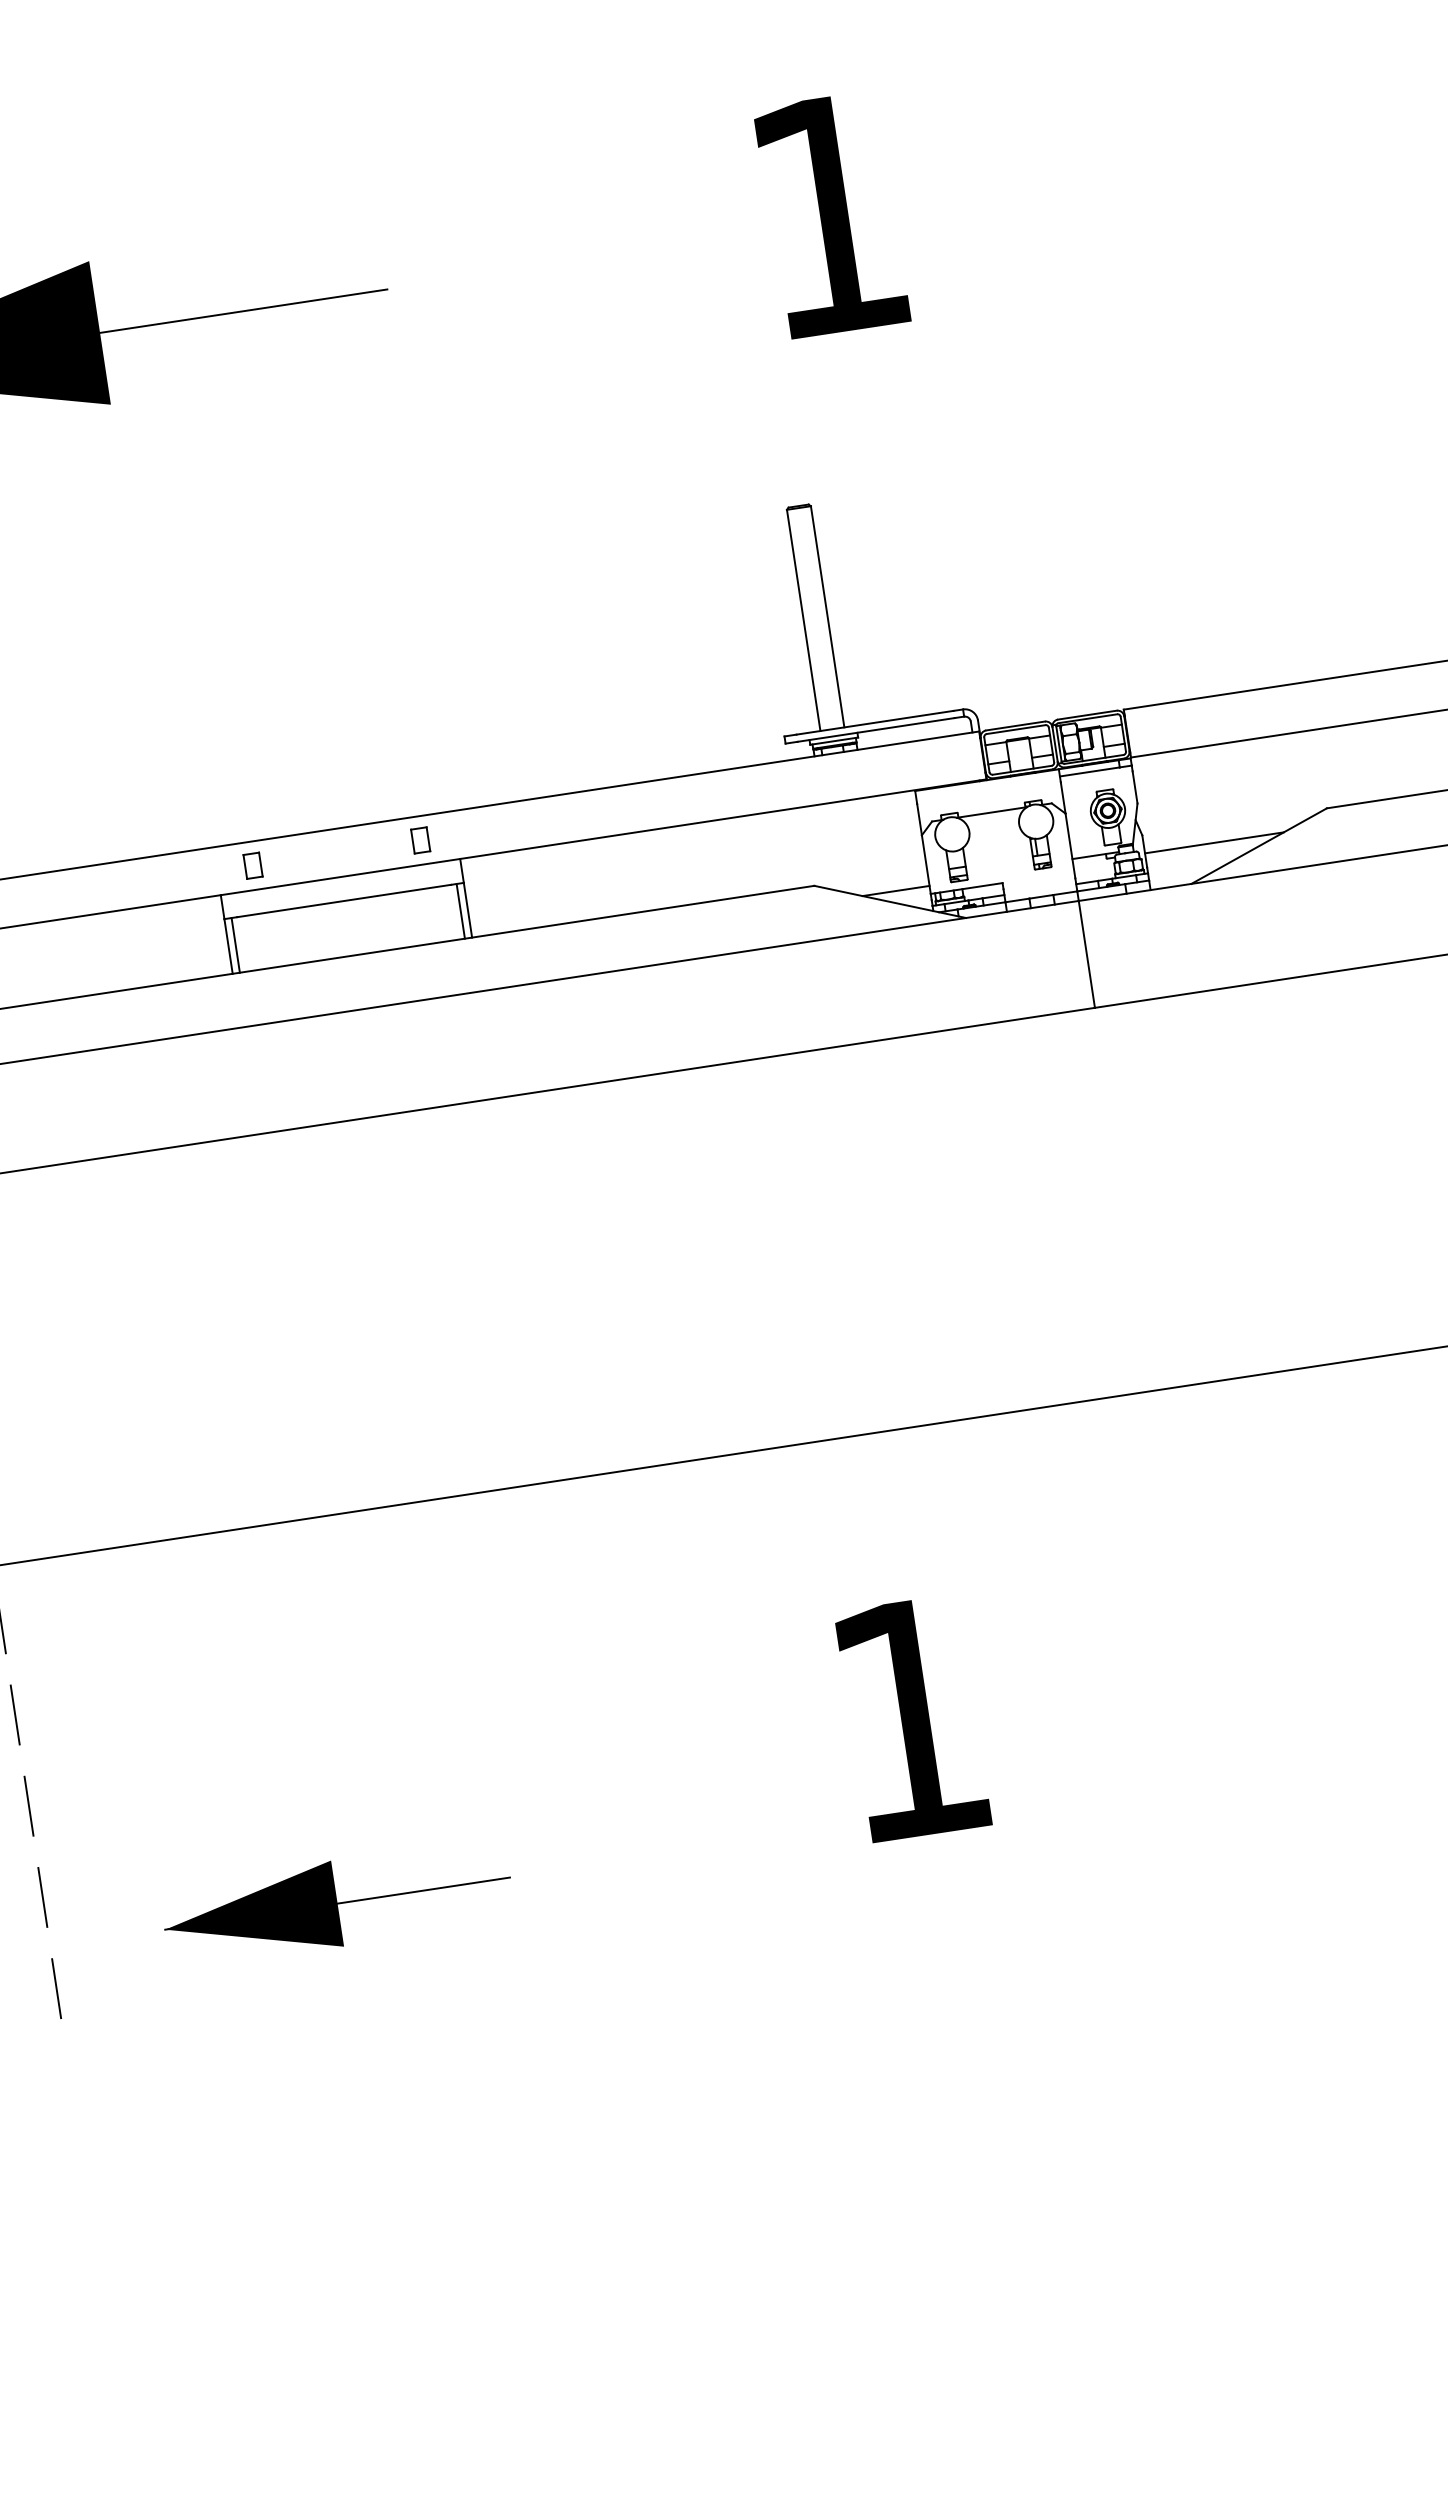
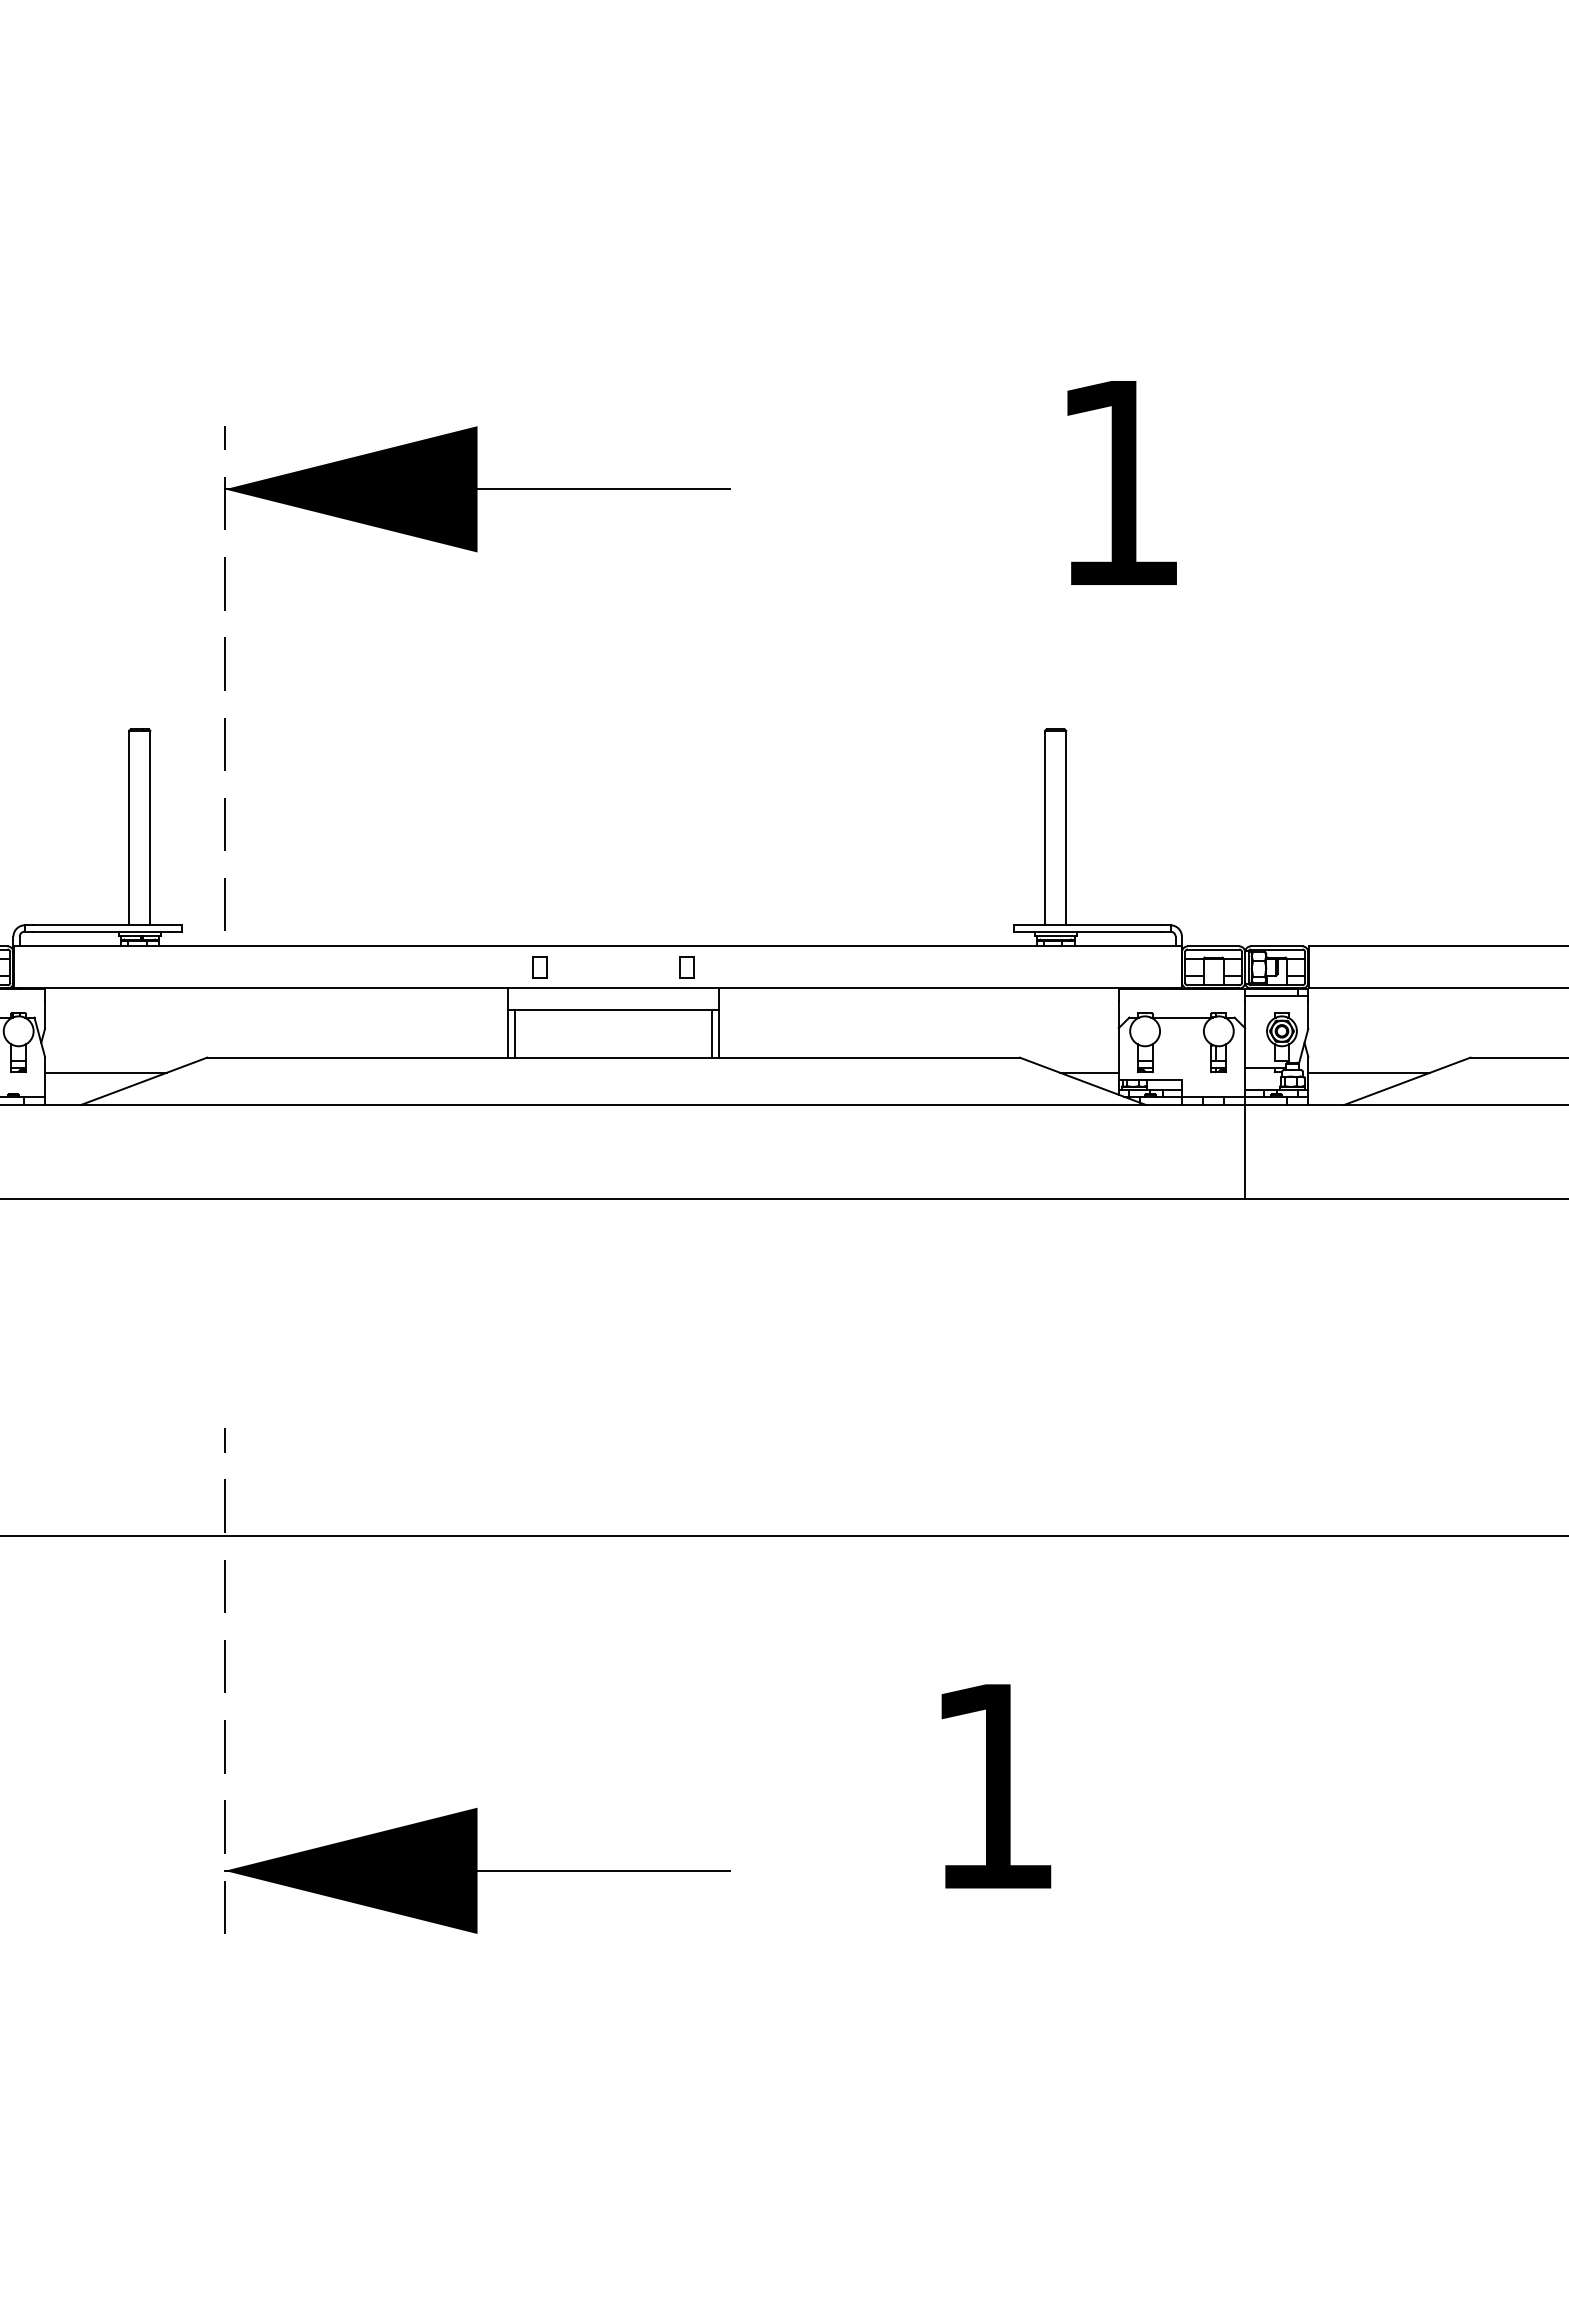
part: (337, 1903) -> (477, 1870), size x1.67

